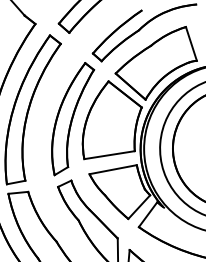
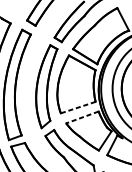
line: (110, 155) -> (78, 107), solid -> dashed
line: (112, 169) -> (81, 117), solid -> dashed

